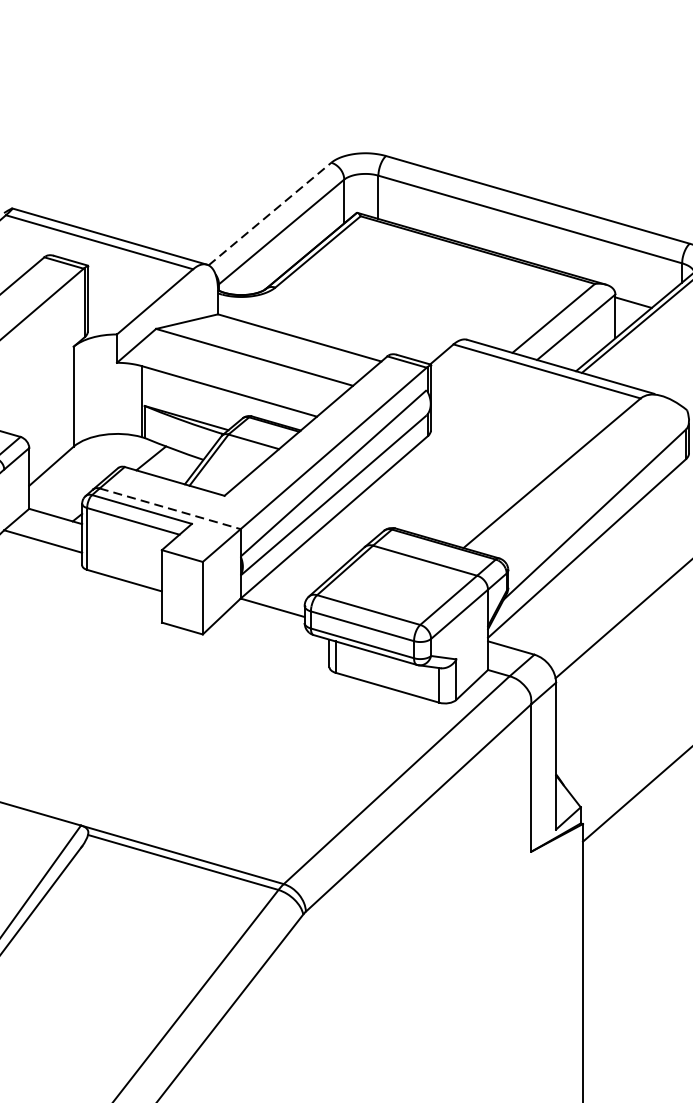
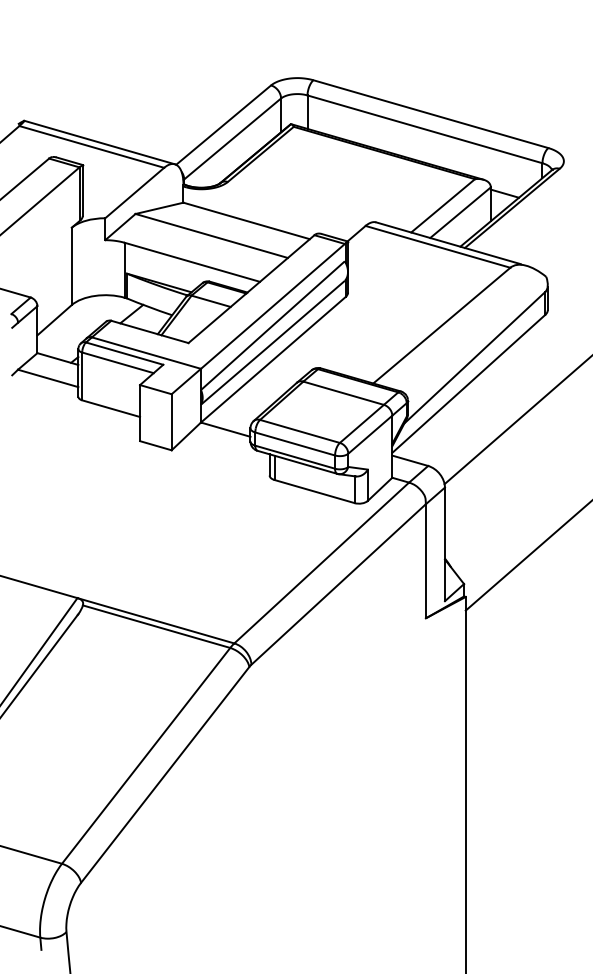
line: (269, 214) -> (223, 125), dashed -> solid
line: (170, 509) -> (146, 353), dashed -> solid

